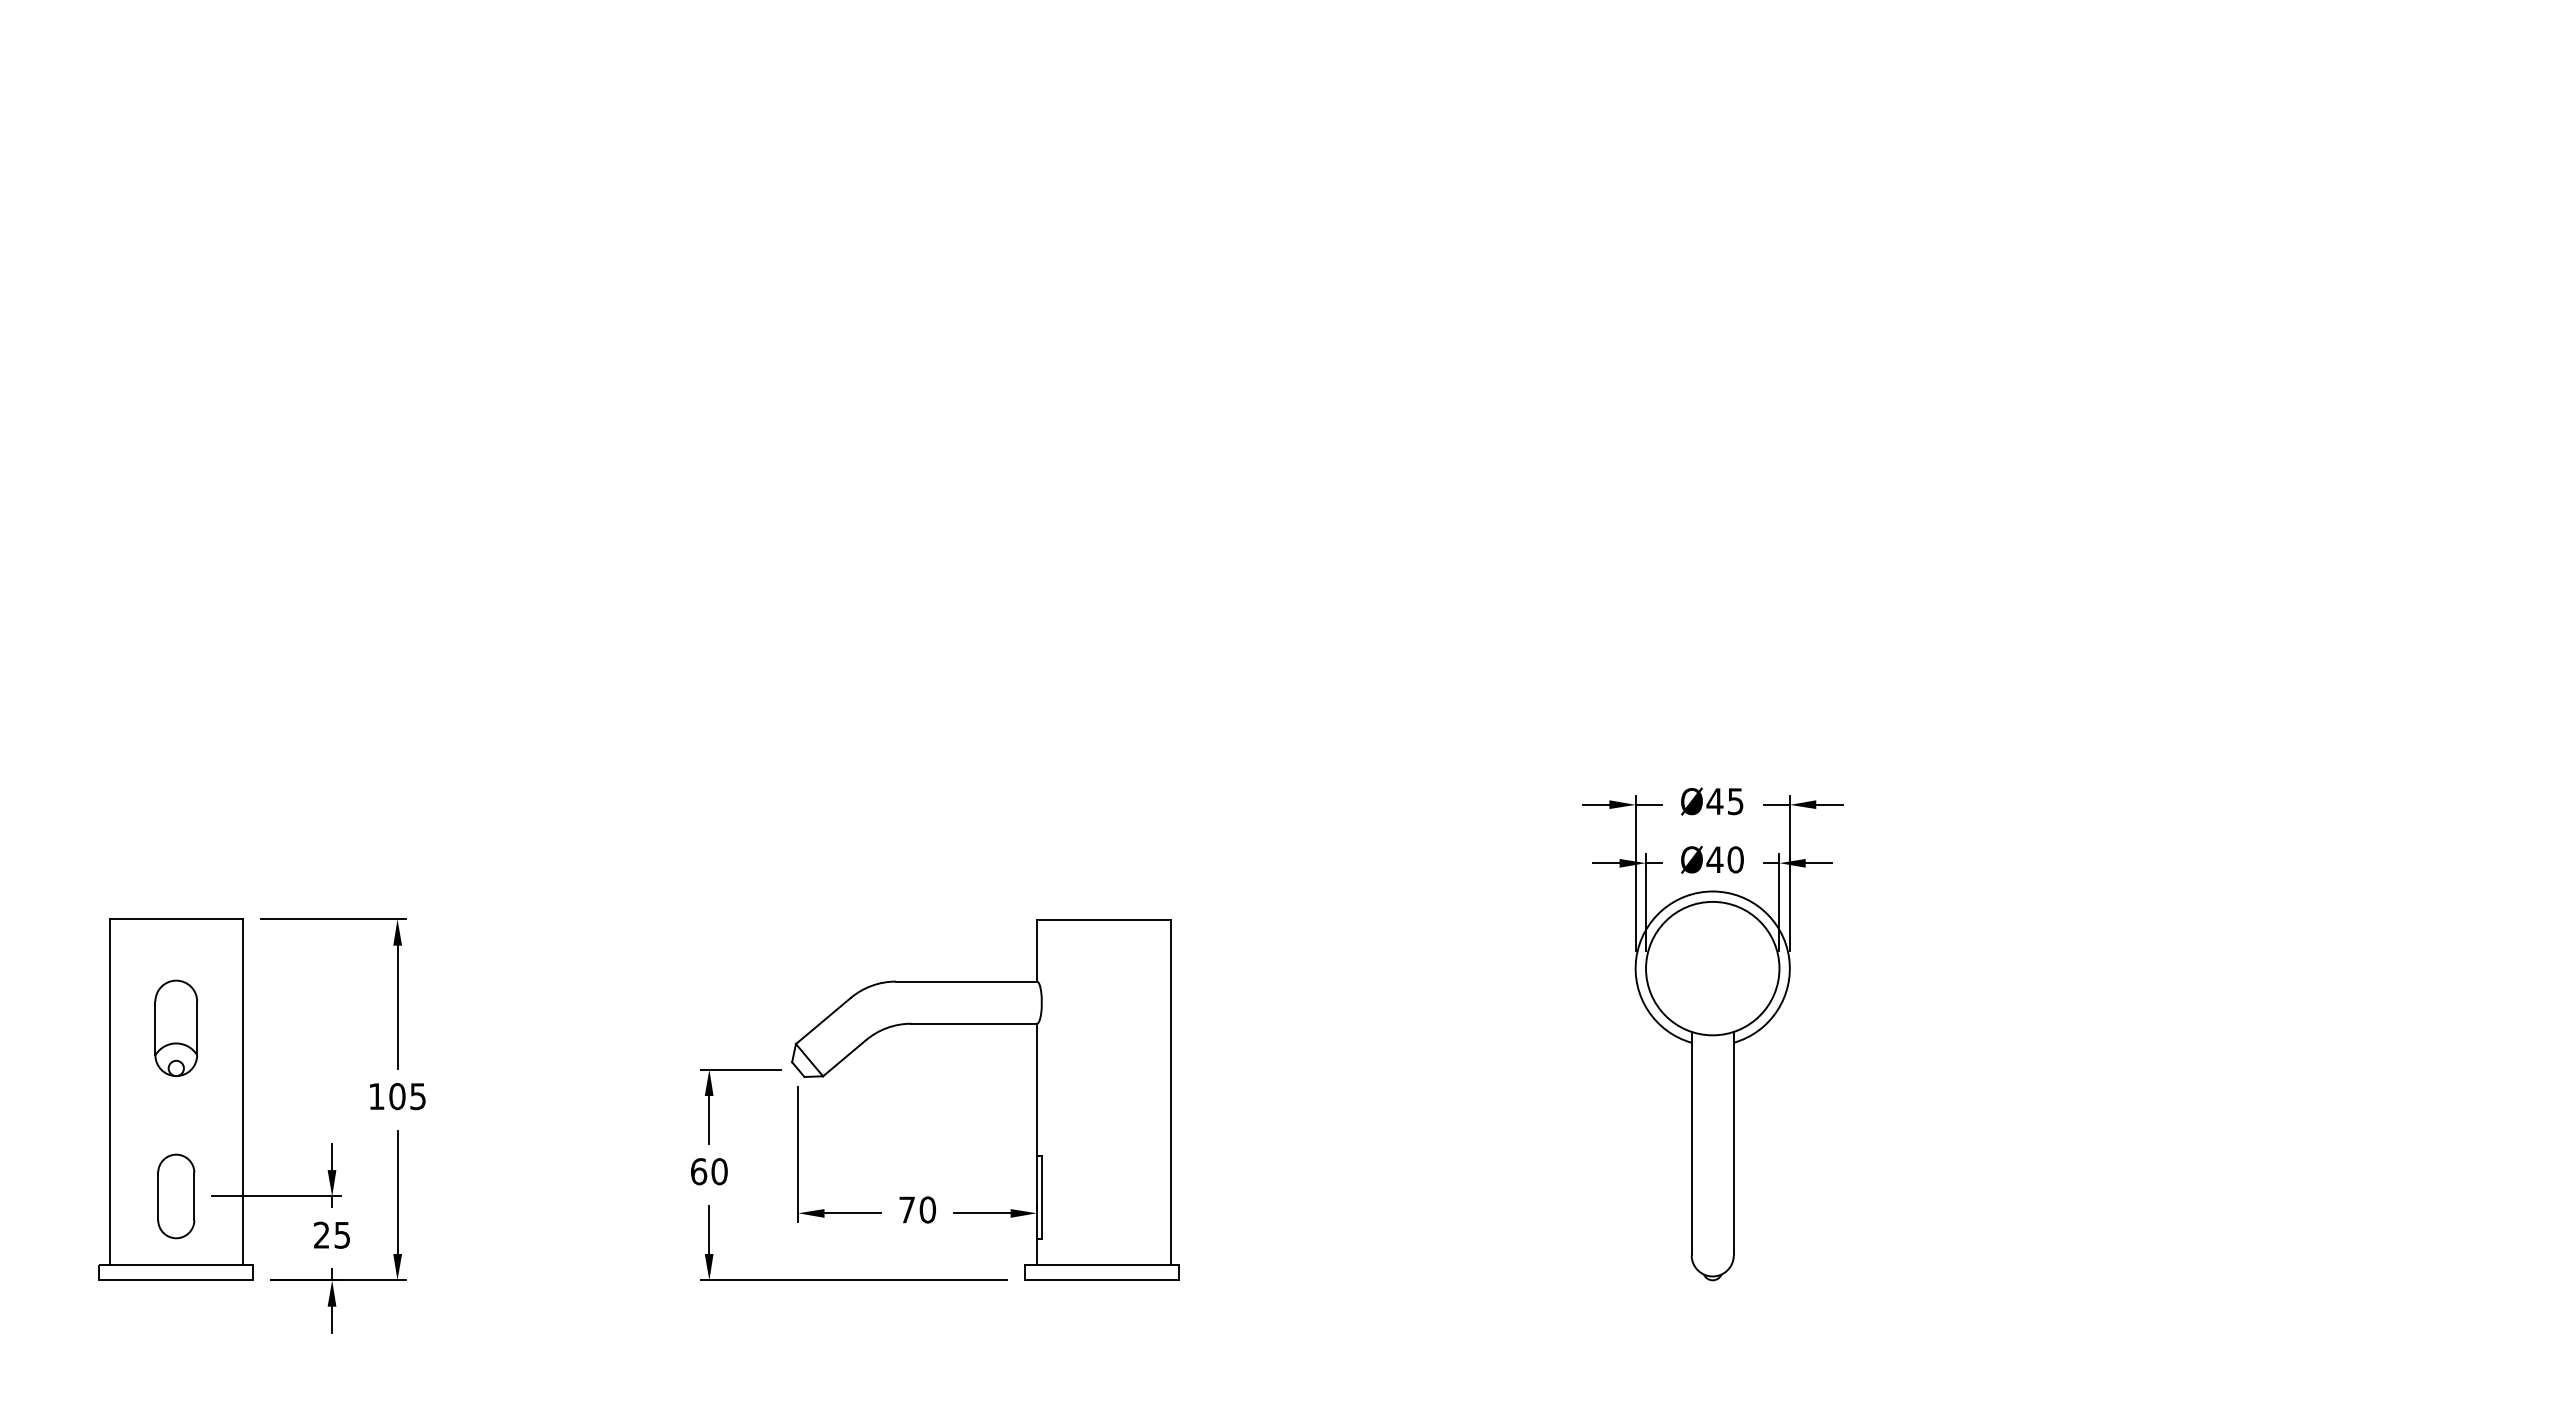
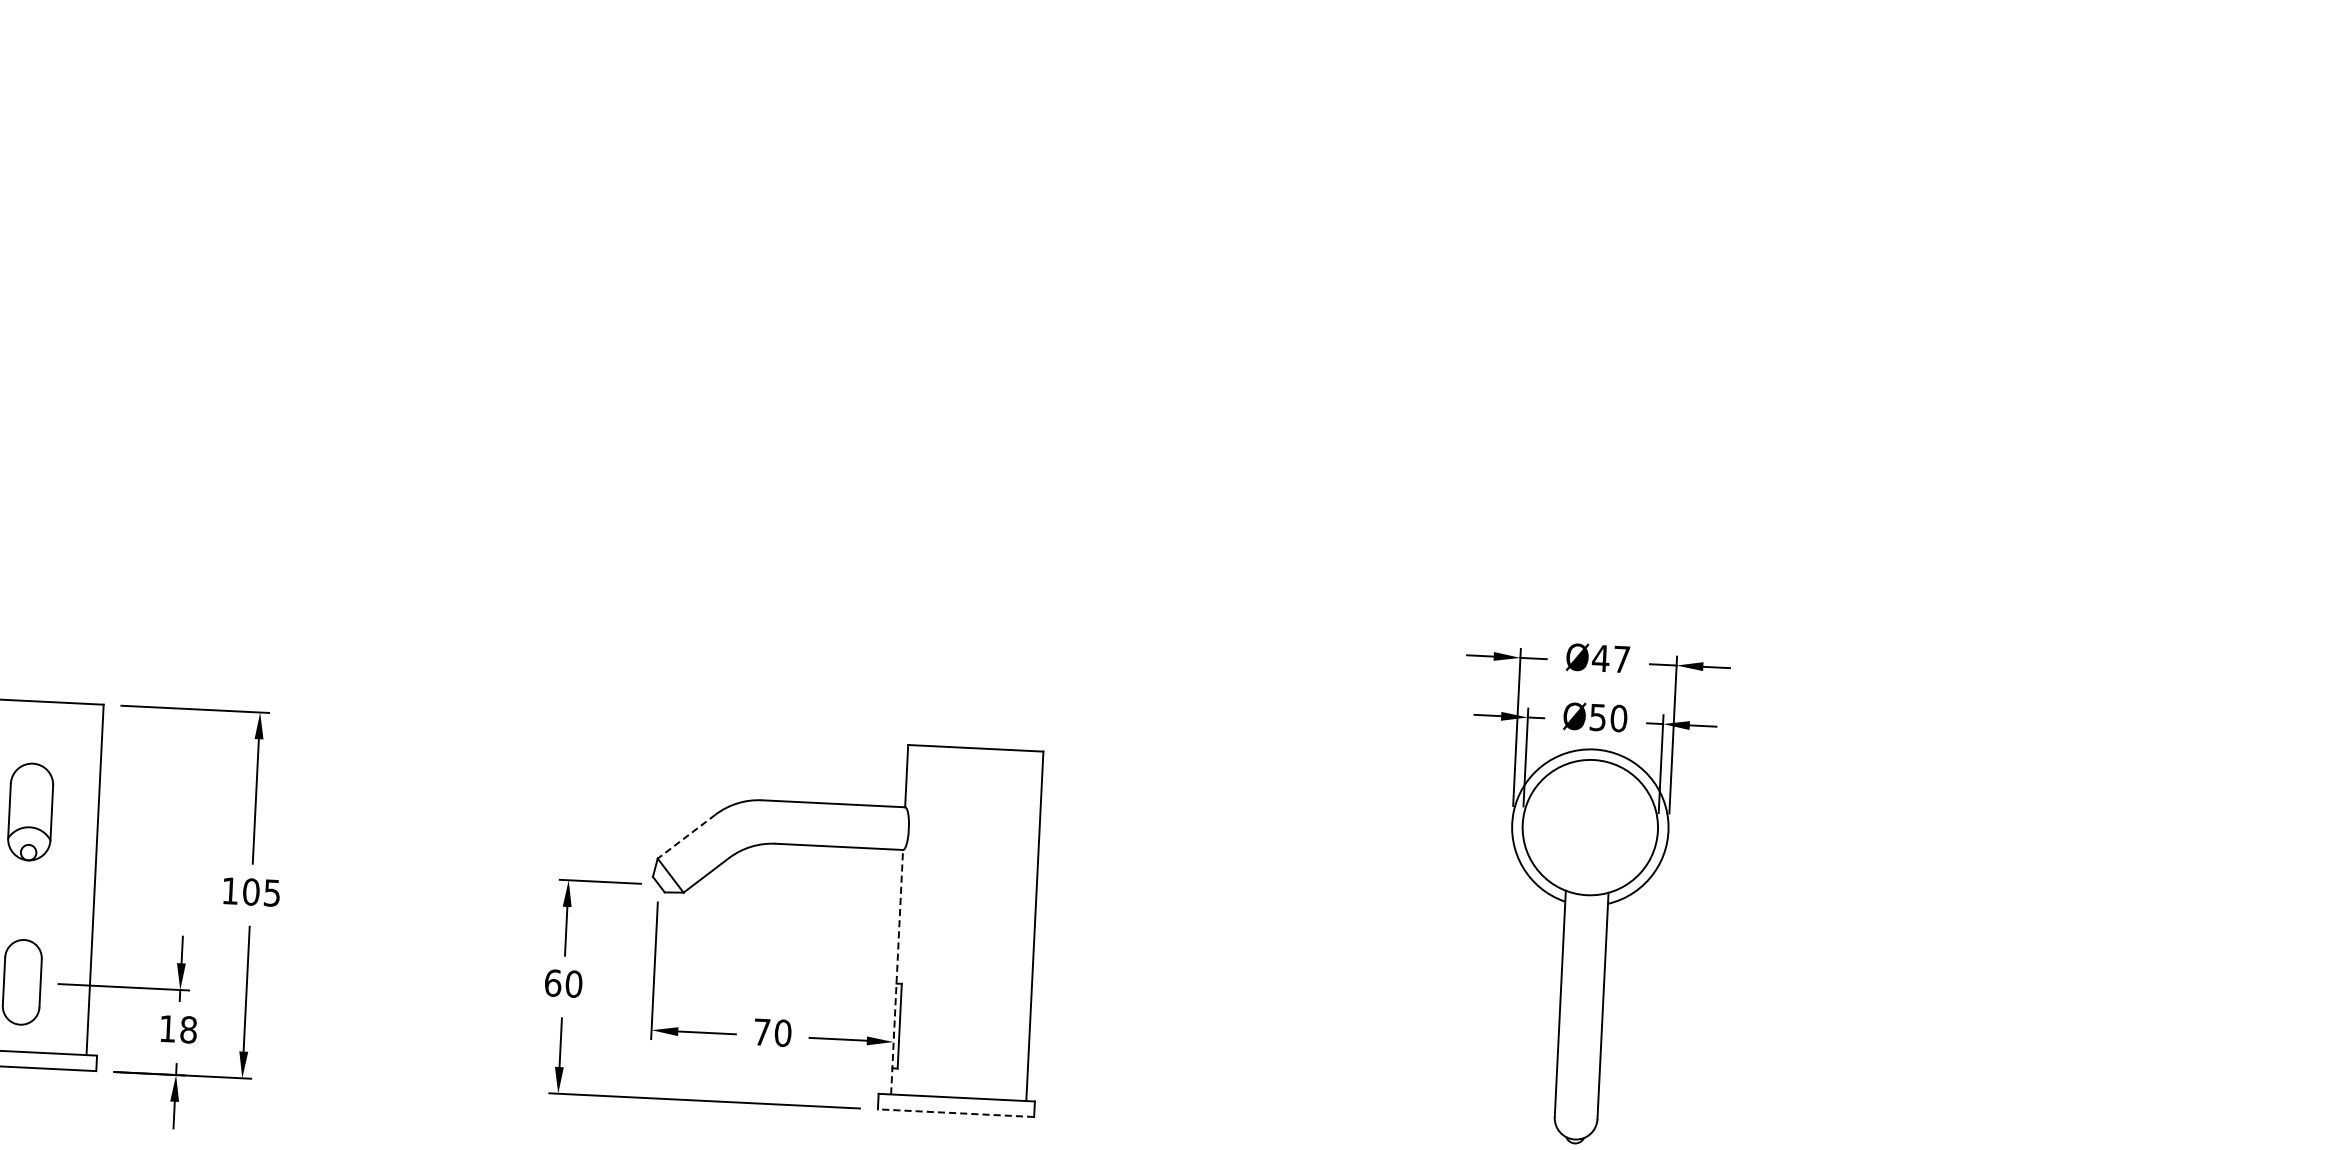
text: (1735, 801) -> (1621, 659), Ø45 -> Ø47
text: (1714, 859) -> (1597, 717), Ø40 -> Ø50
line: (823, 1021) -> (686, 837), solid -> dashed
line: (1037, 1144) -> (897, 972), solid -> dashed
text: (331, 1234) -> (177, 1028), 25 -> 18
line: (1101, 1280) -> (955, 1113), solid -> dashed

